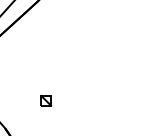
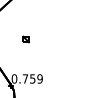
part: (46, 100) -> (26, 39), moved

